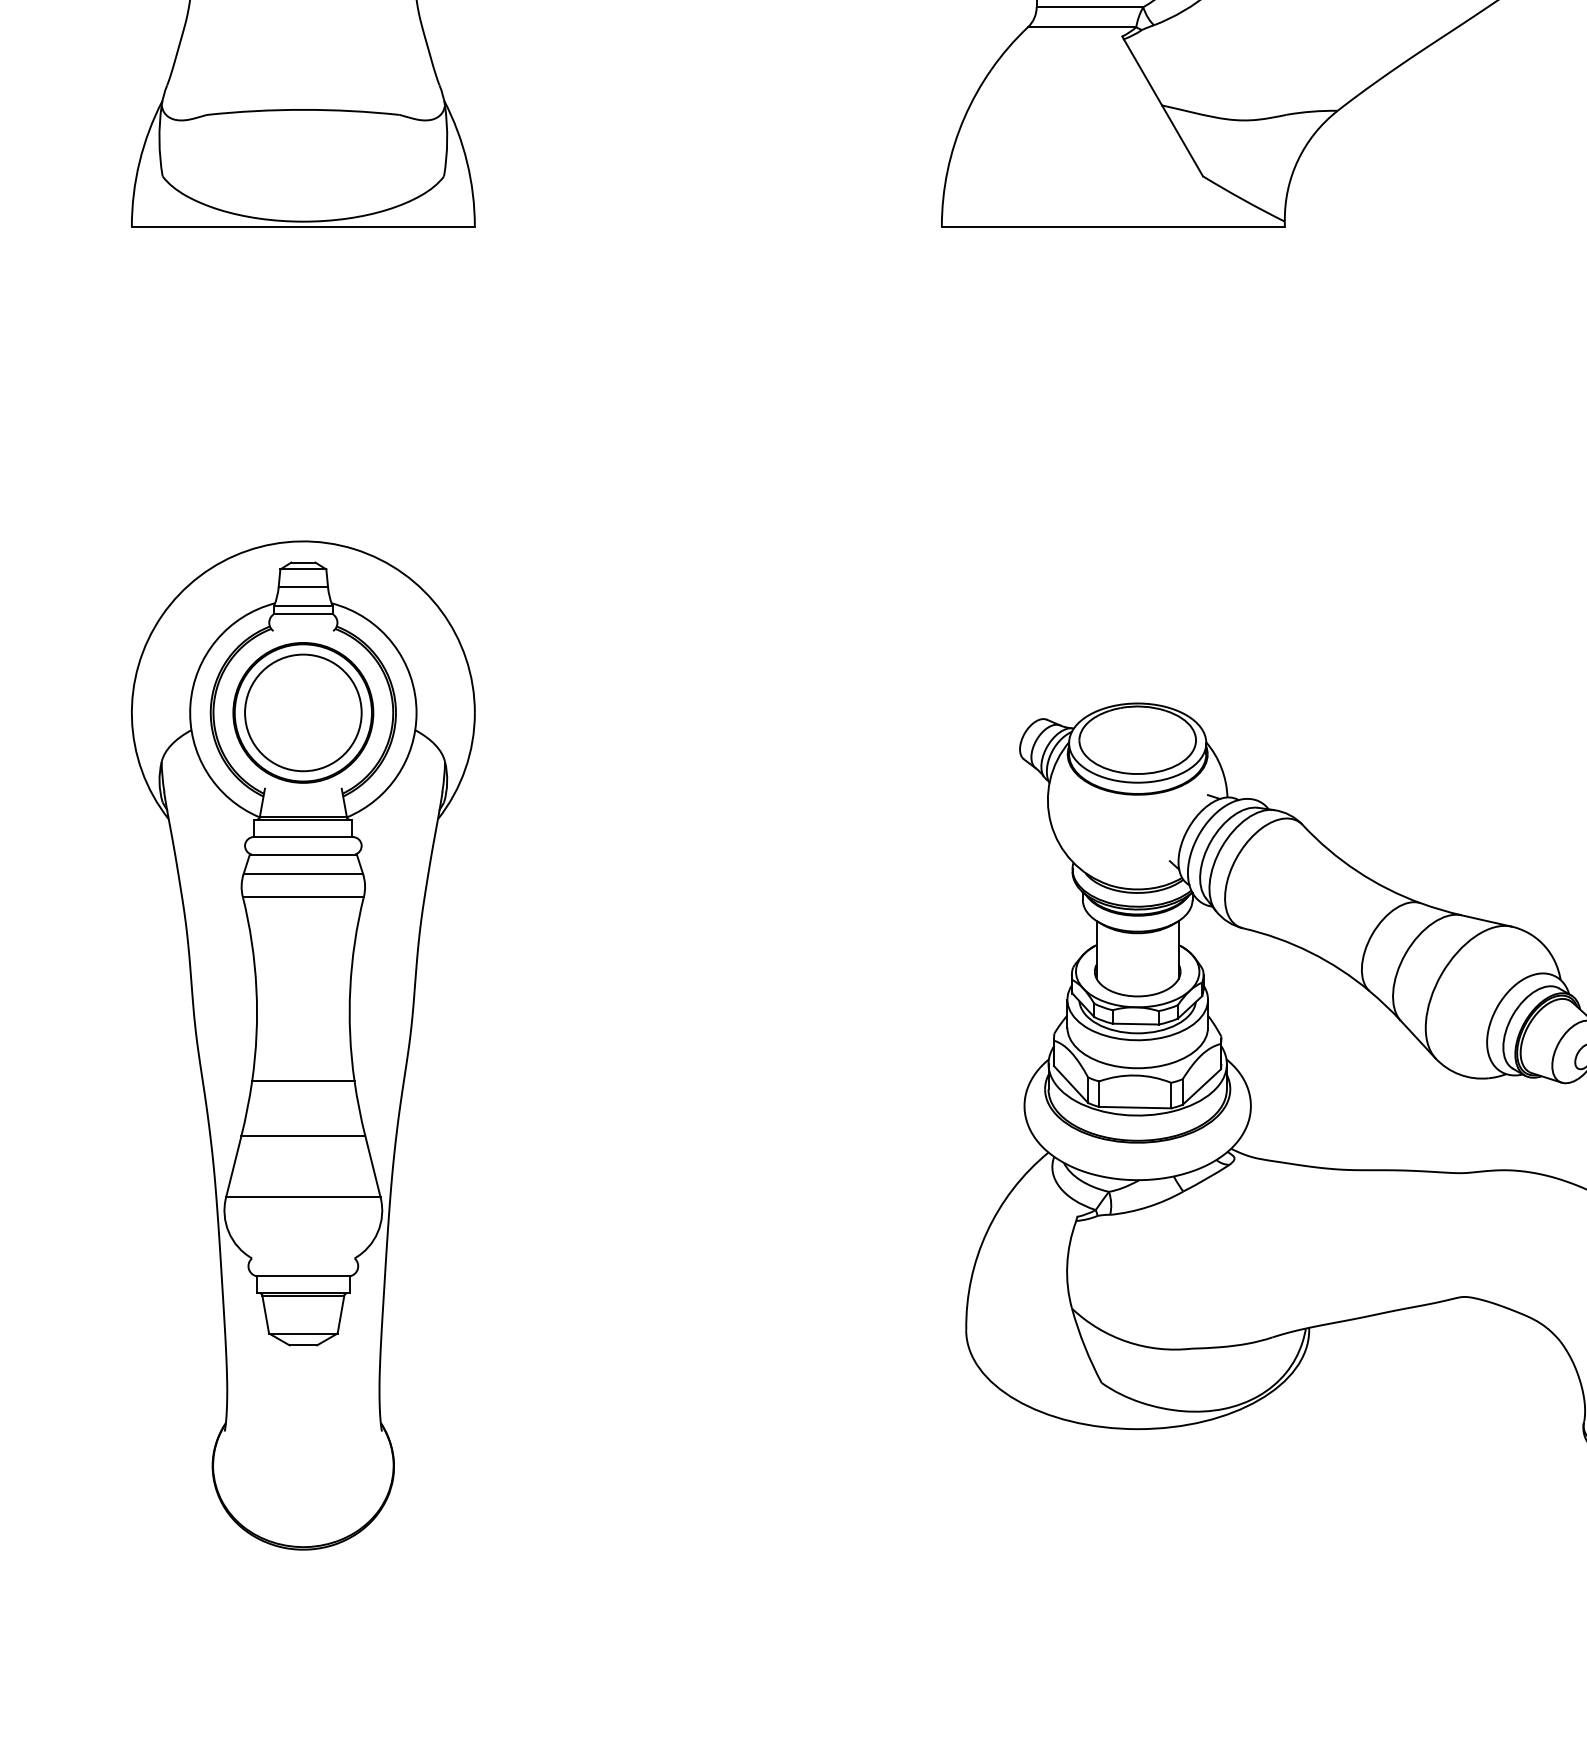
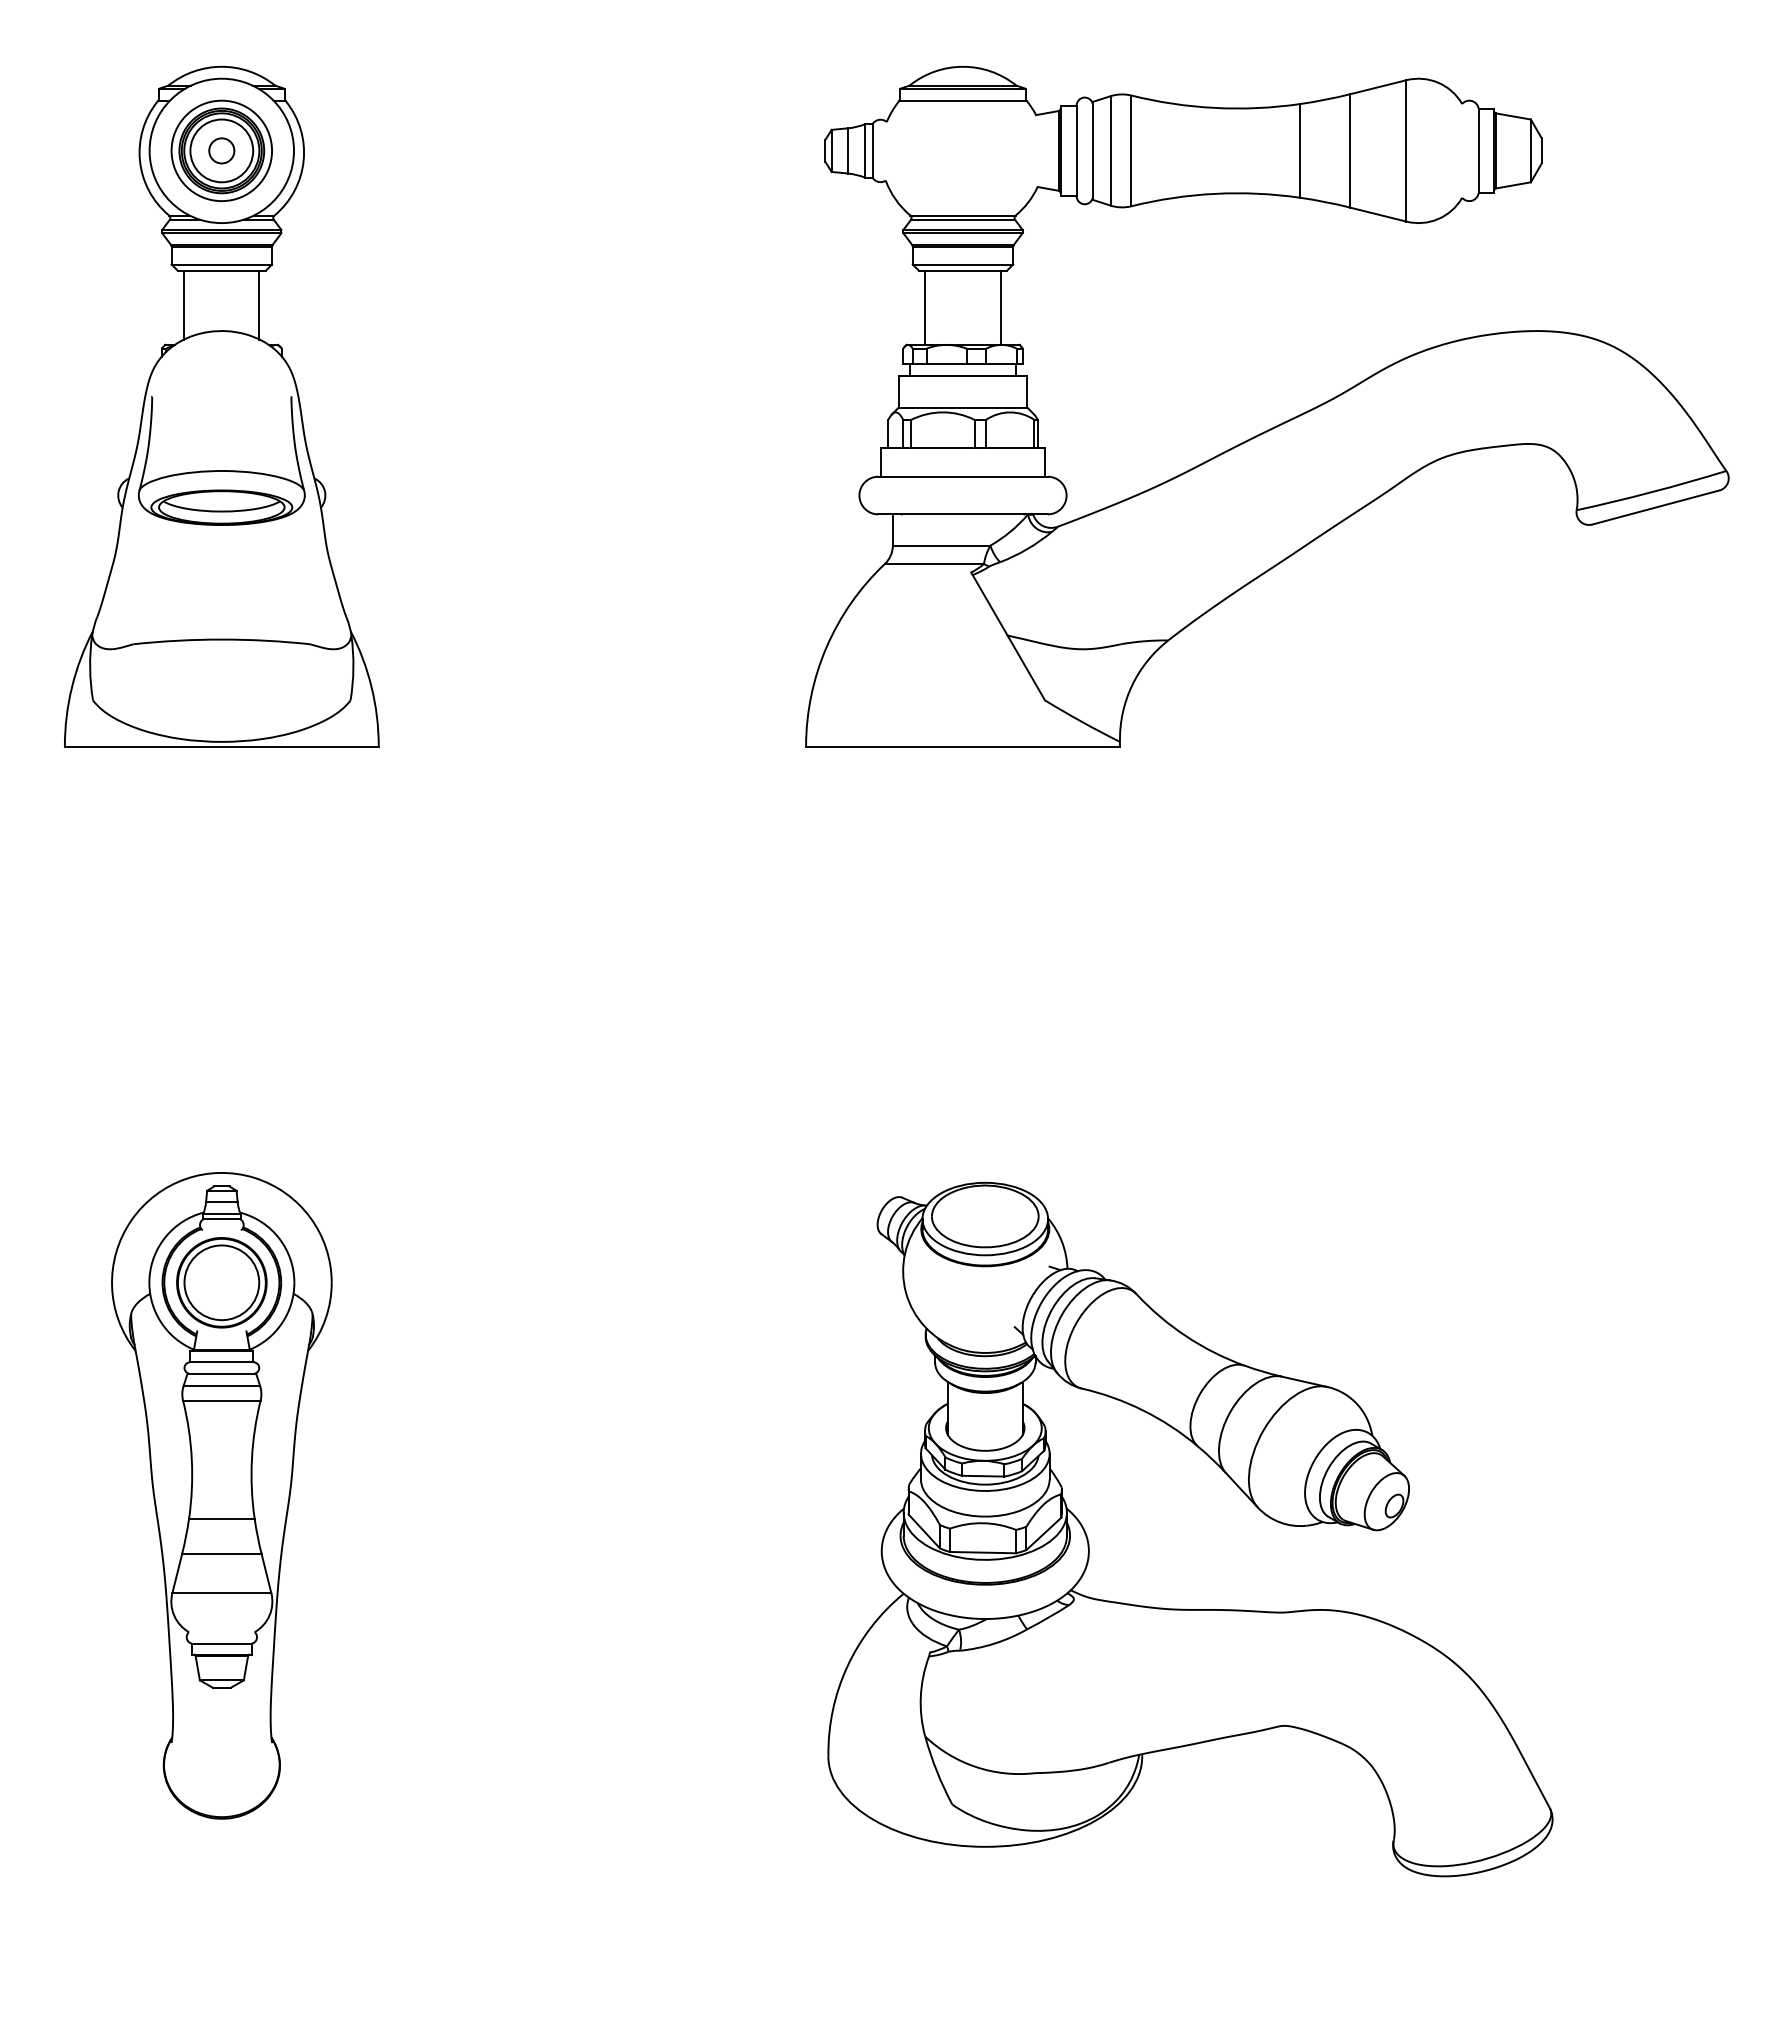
part: (303, 1045) -> (221, 1495), size x0.7

